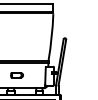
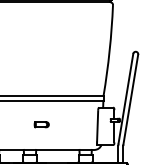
part: (16, 75) -> (40, 124), size x0.6

